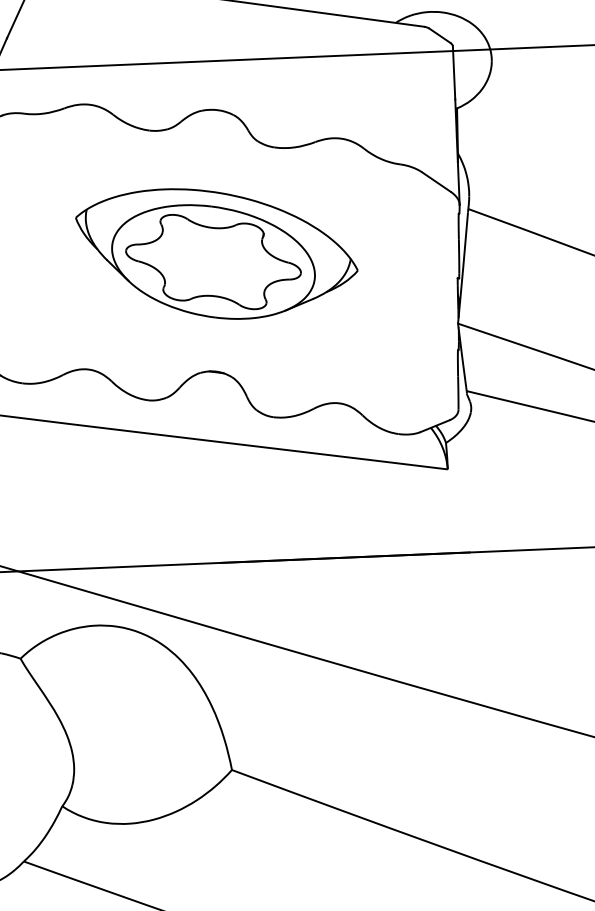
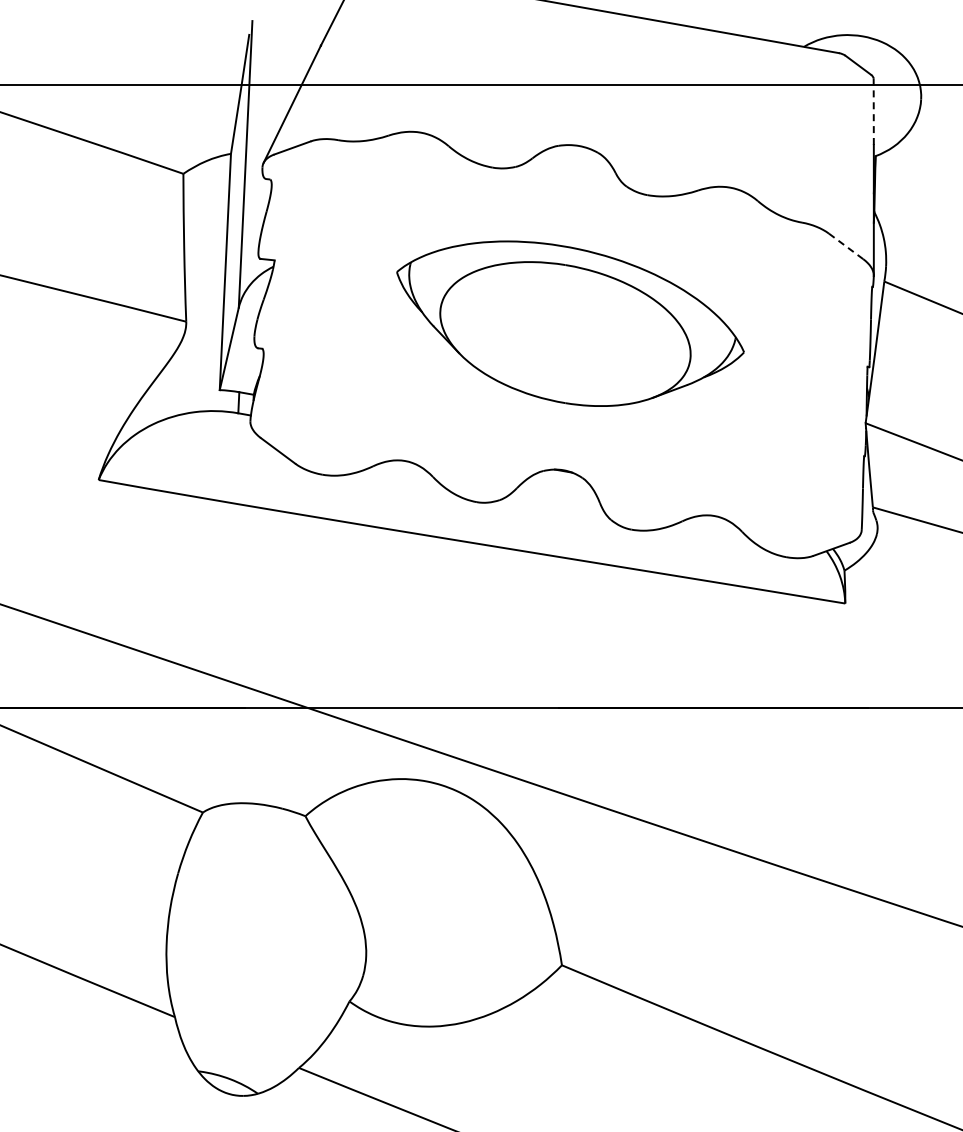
line: (453, 72) -> (873, 111), solid -> dashed
line: (436, 182) -> (846, 246), solid -> dashed
part: (213, 261) -> (565, 333), removed

